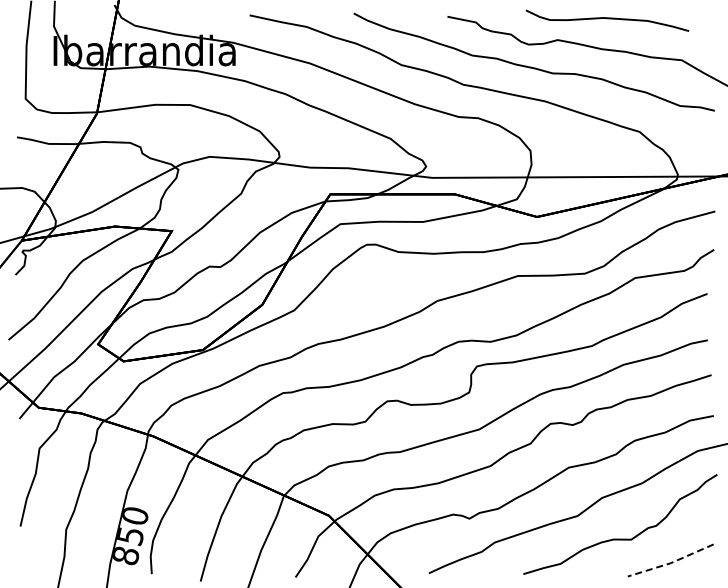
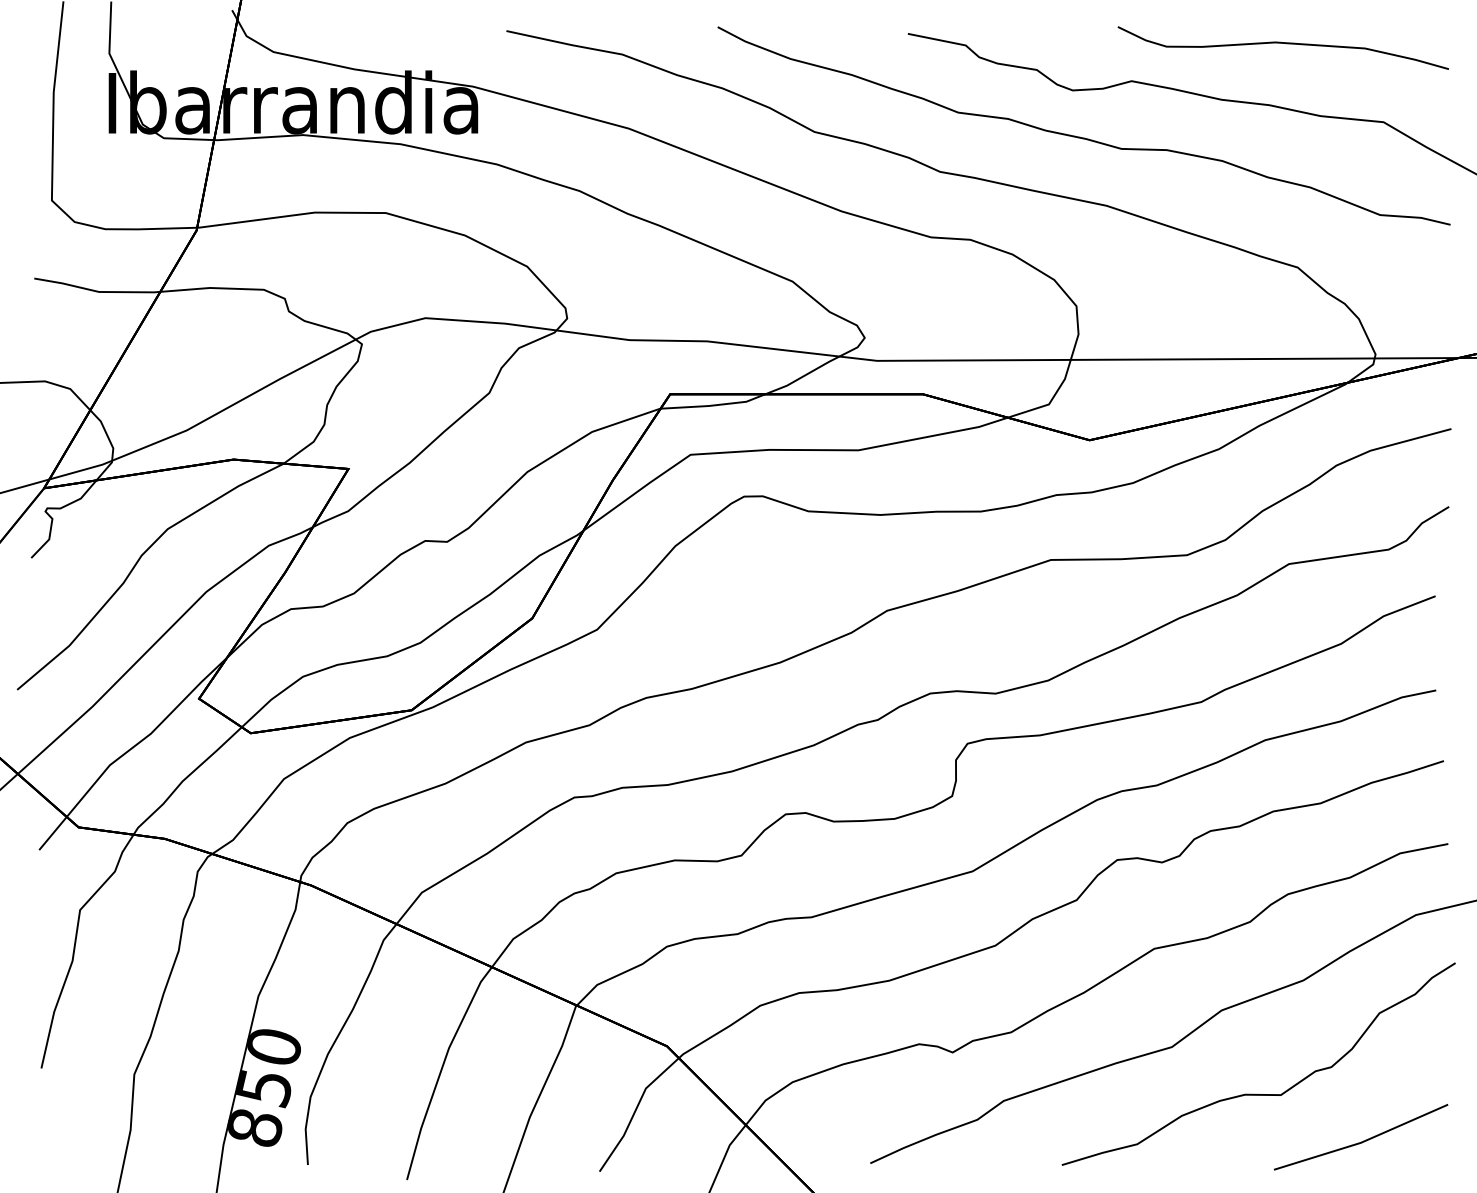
curve: (607, 19) -> (1283, 45), moved
line: (670, 563) -> (1360, 1143), dashed -> solid

